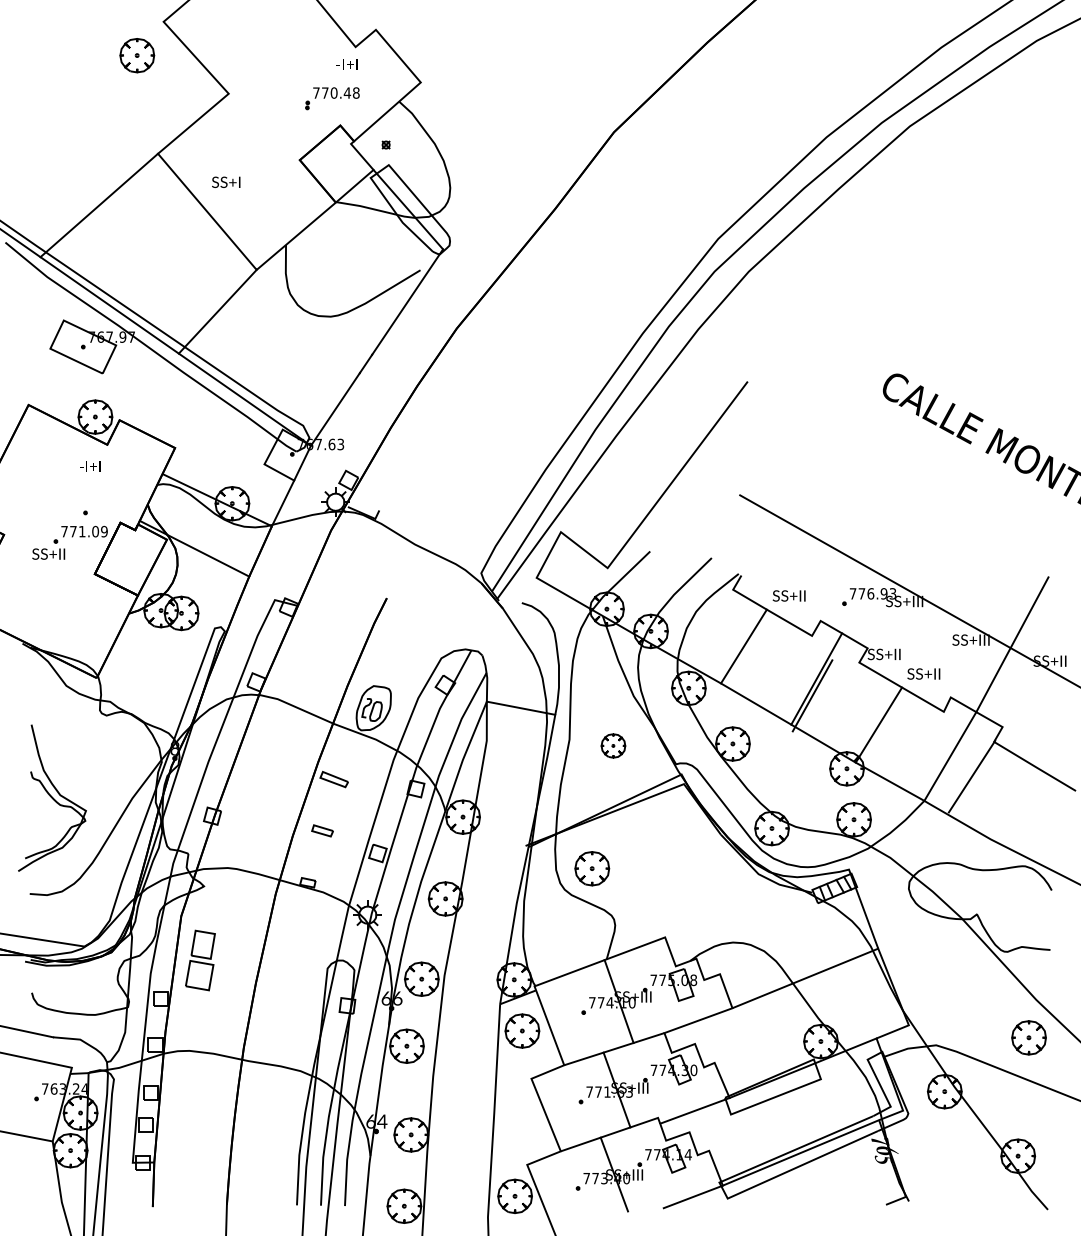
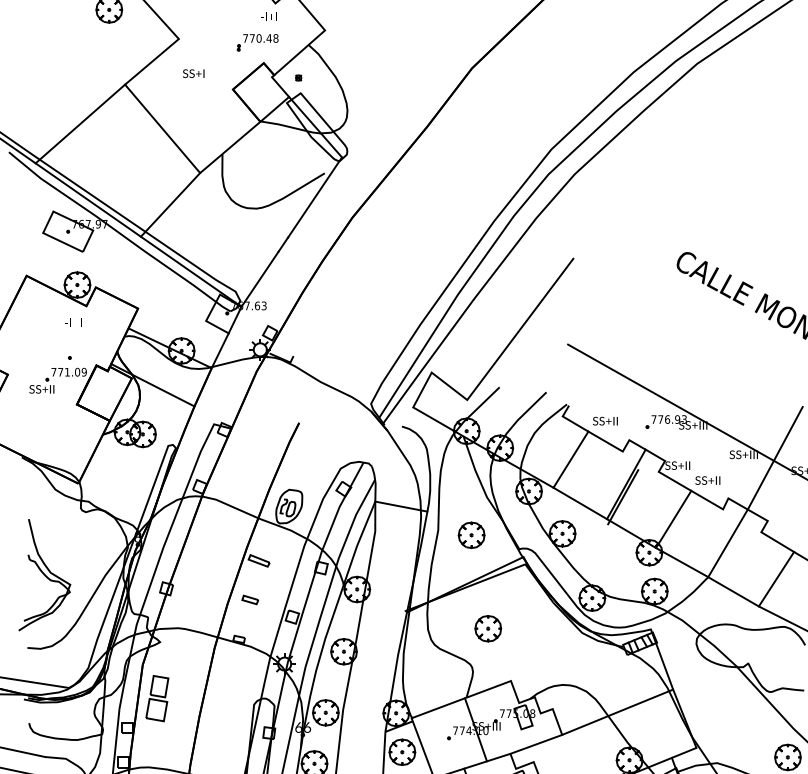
text: (226, 181) -> (193, 73), moved
part: (613, 745) -> (471, 534), size x1.43
line: (971, 776) -> (776, 579), moved
part: (592, 868) -> (488, 628), moved

